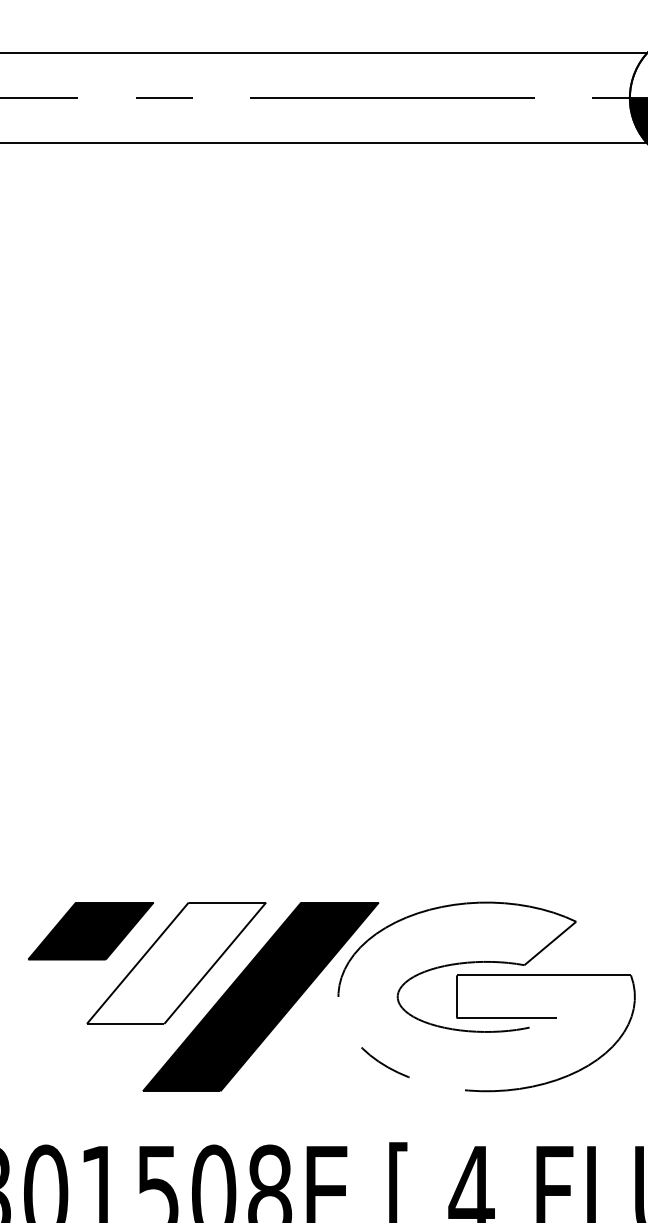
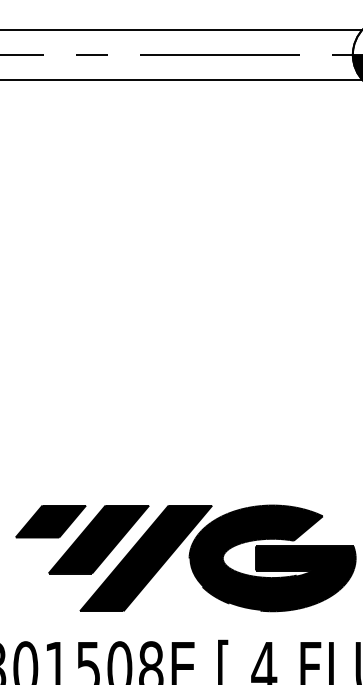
fill: (175, 963) -> (98, 539), added
fill: (486, 997) -> (272, 558), added

